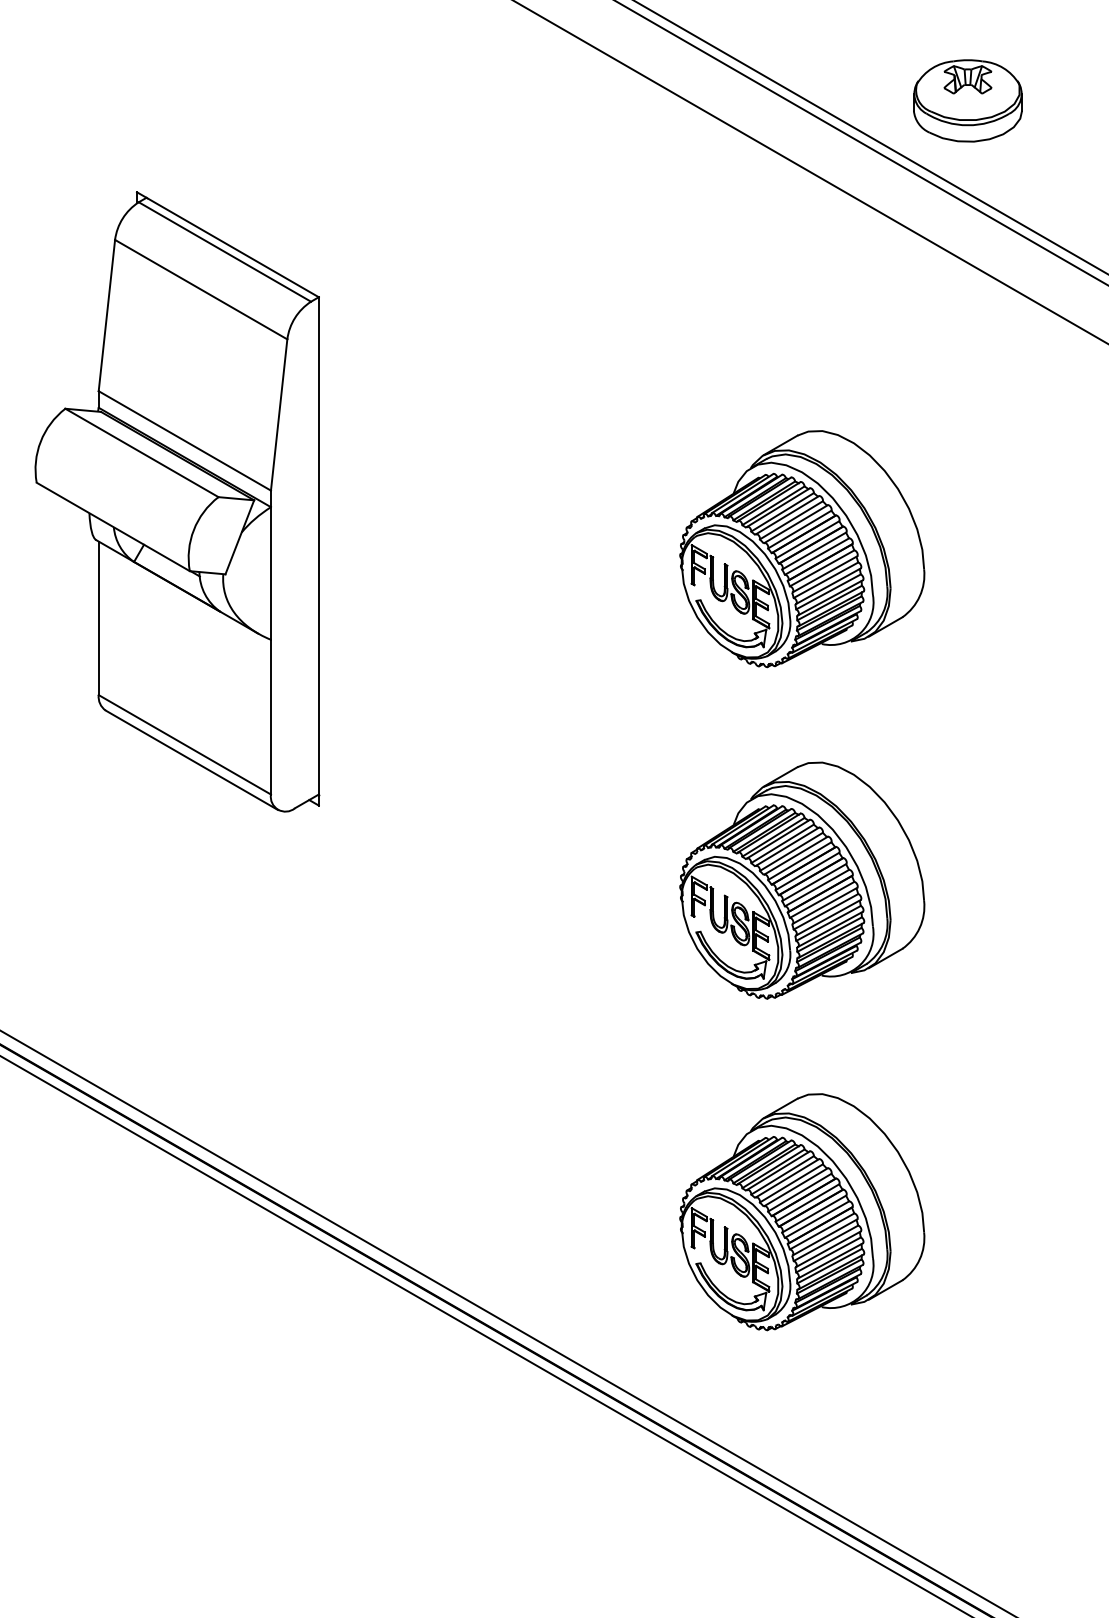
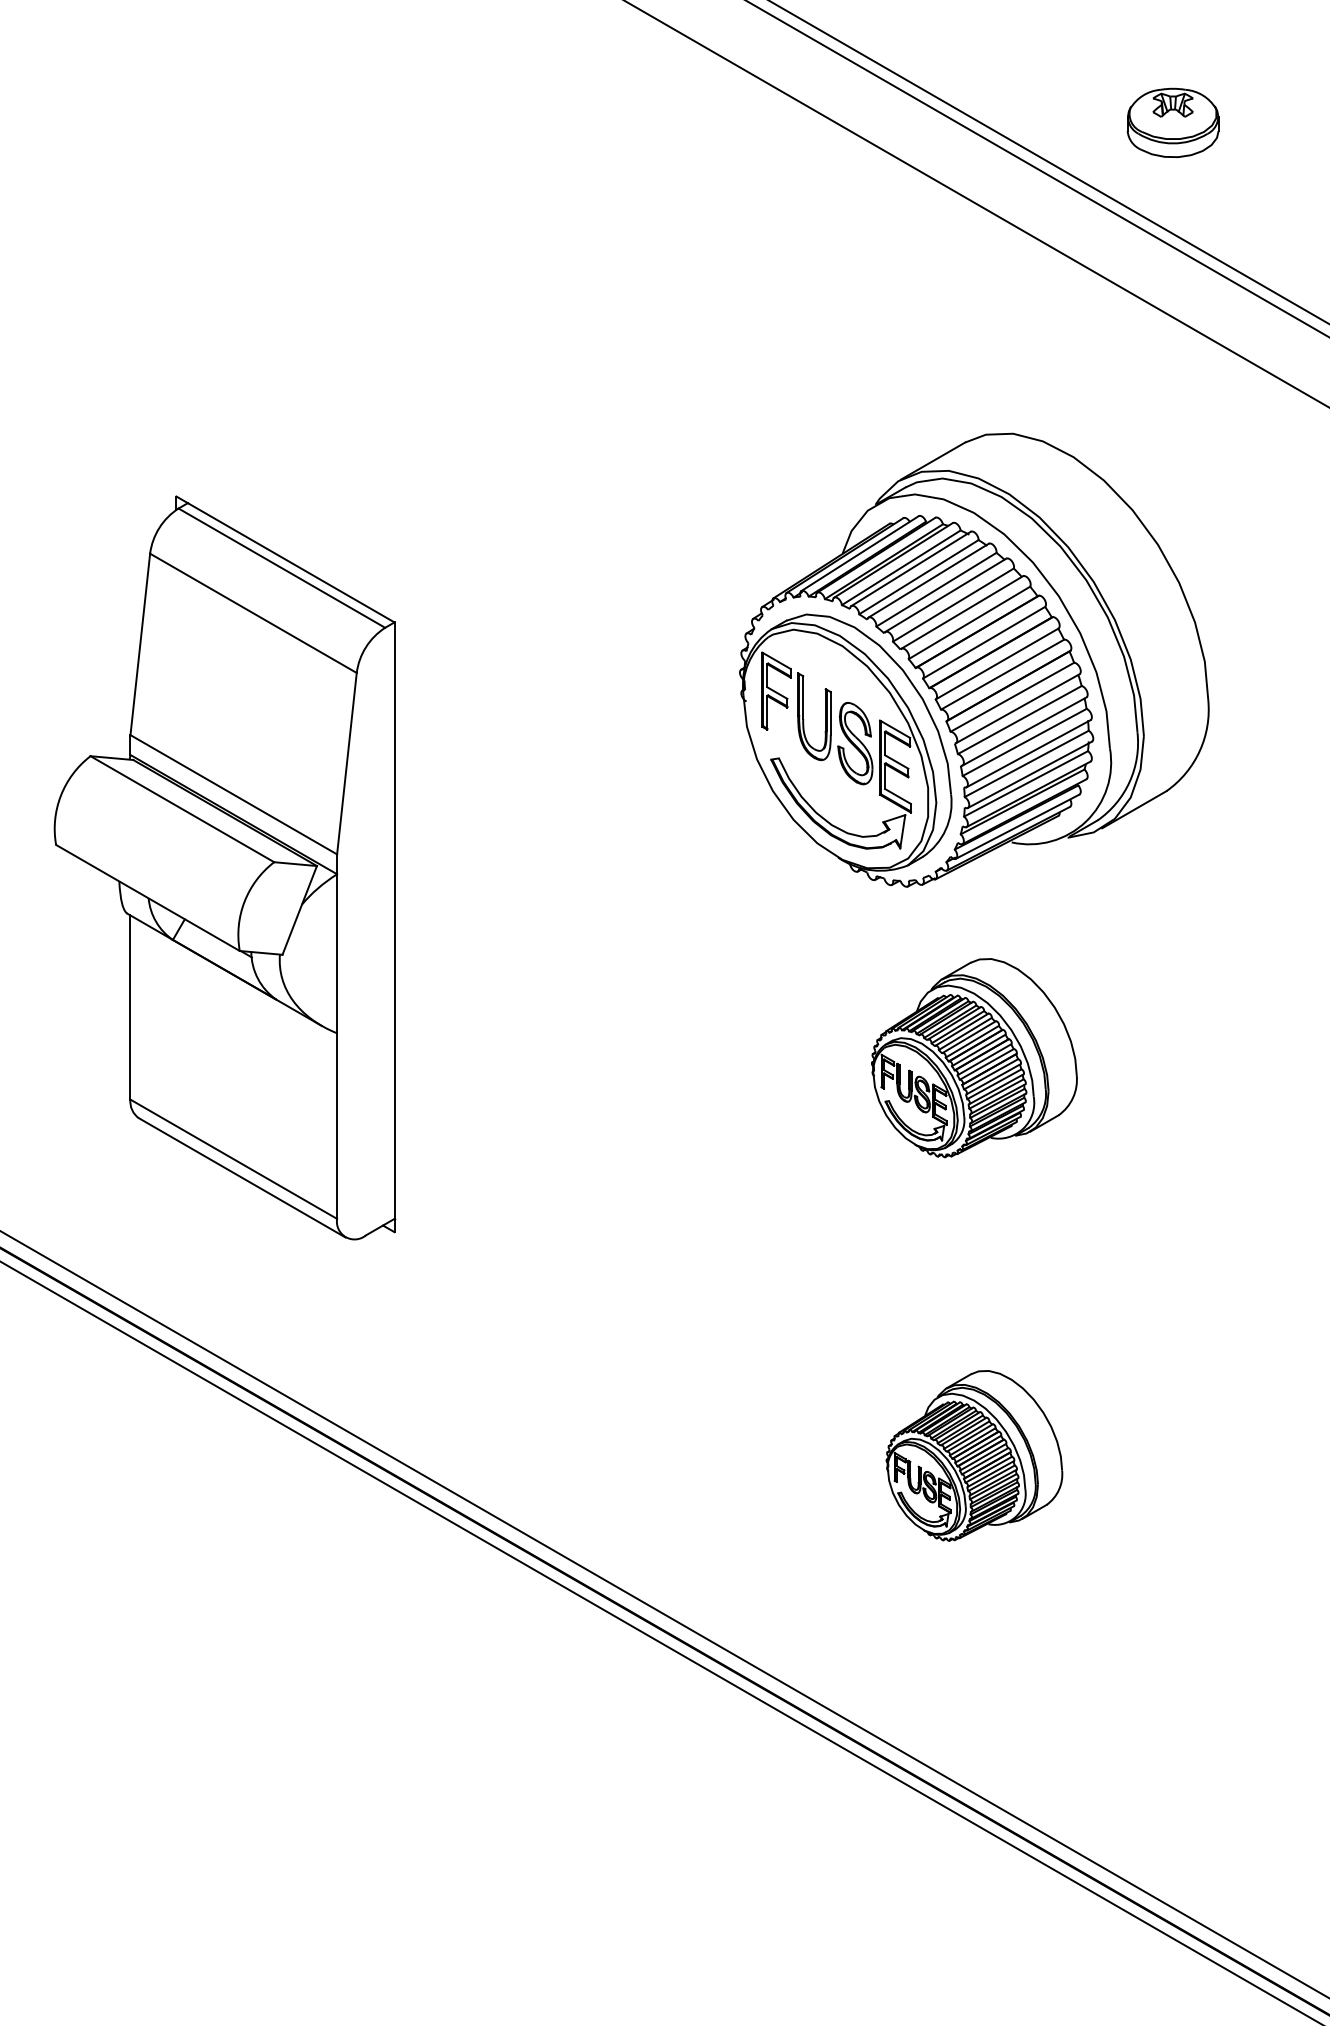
part: (967, 100) -> (1172, 122), size x0.7
part: (177, 501) -> (224, 867), moved
part: (802, 549) -> (974, 660), size x1.6
part: (802, 880) -> (974, 1057), size x0.7
part: (802, 1211) -> (974, 1455), size x0.6

